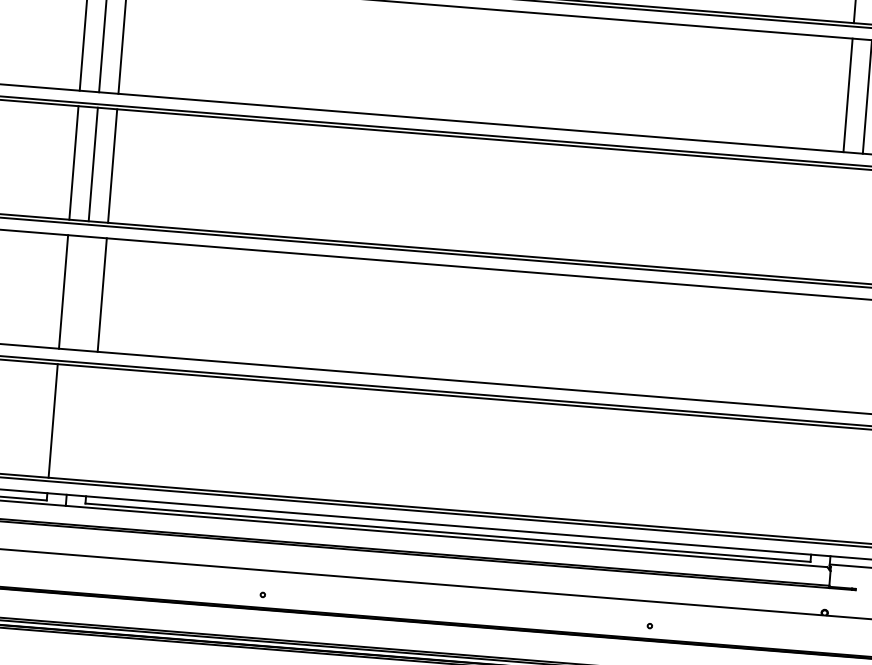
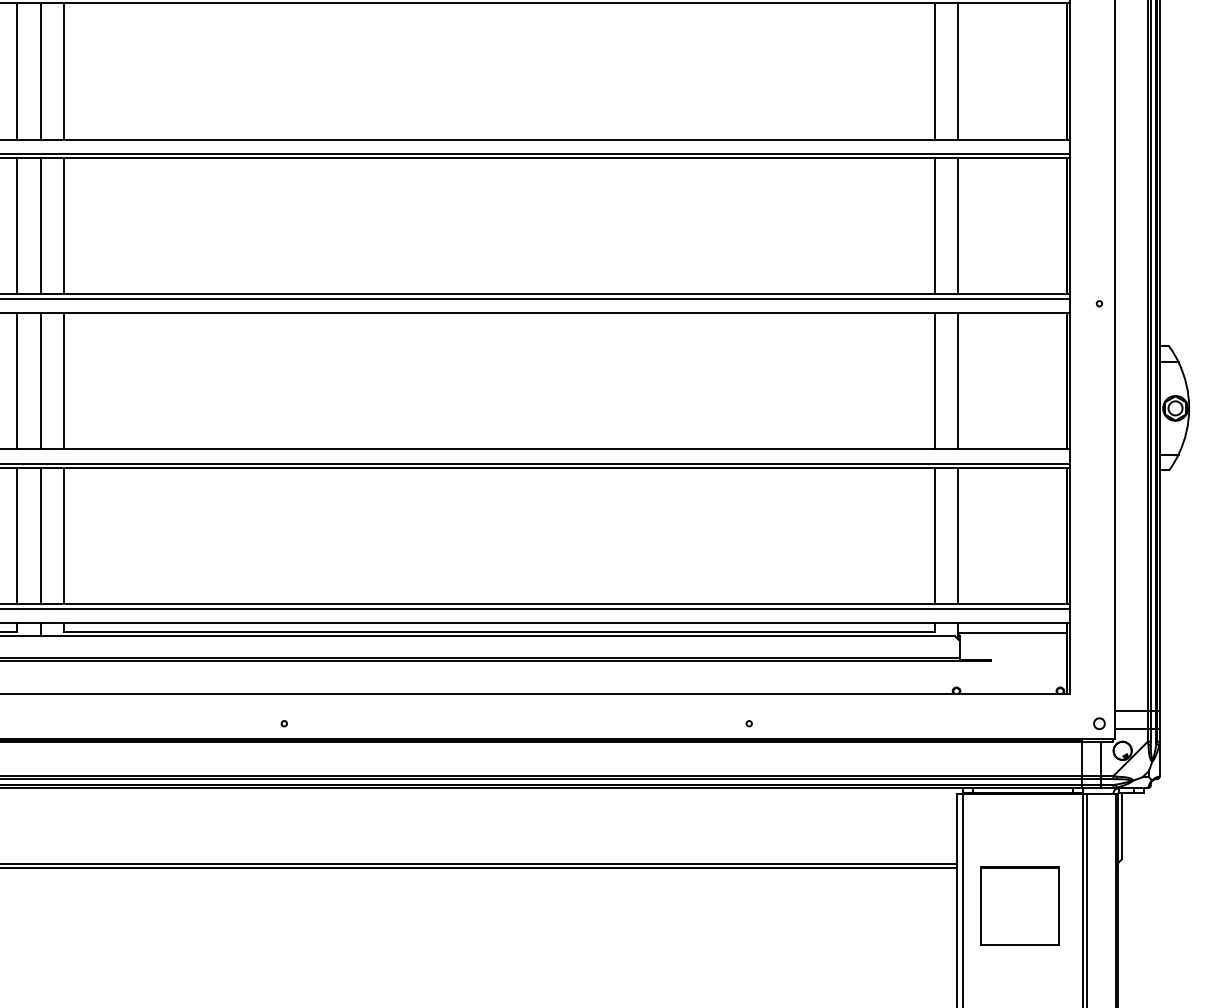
line: (837, 224) -> (934, 226), added
line: (856, 226) -> (957, 226), added
line: (82, 293) -> (40, 381), added
line: (827, 353) -> (934, 381), added
line: (846, 355) -> (957, 381), added
line: (72, 422) -> (40, 536), added
line: (91, 424) -> (63, 536), added
line: (816, 482) -> (934, 536), added
line: (835, 484) -> (957, 536), added

